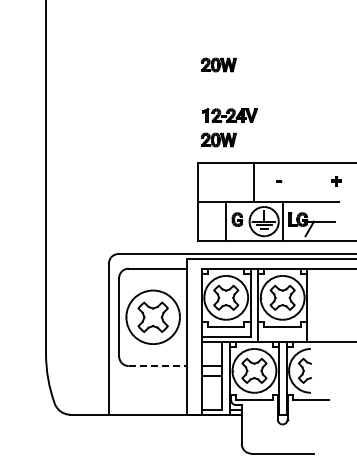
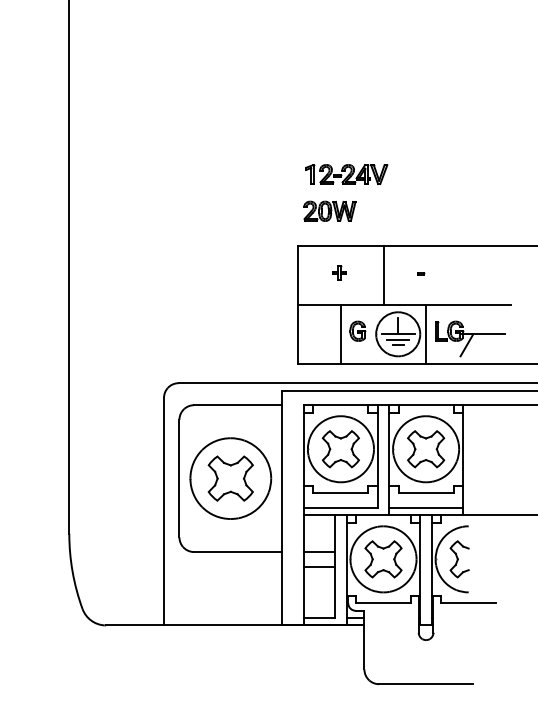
part: (218, 64) -> (329, 97), removed
part: (336, 181) -> (339, 273), moved
line: (282, 336) -> (425, 507), added
line: (158, 366) -> (238, 552), dashed -> solid

